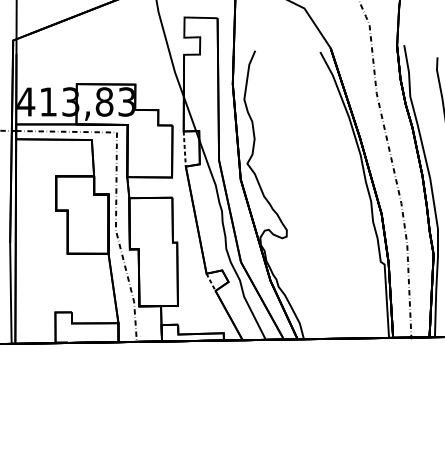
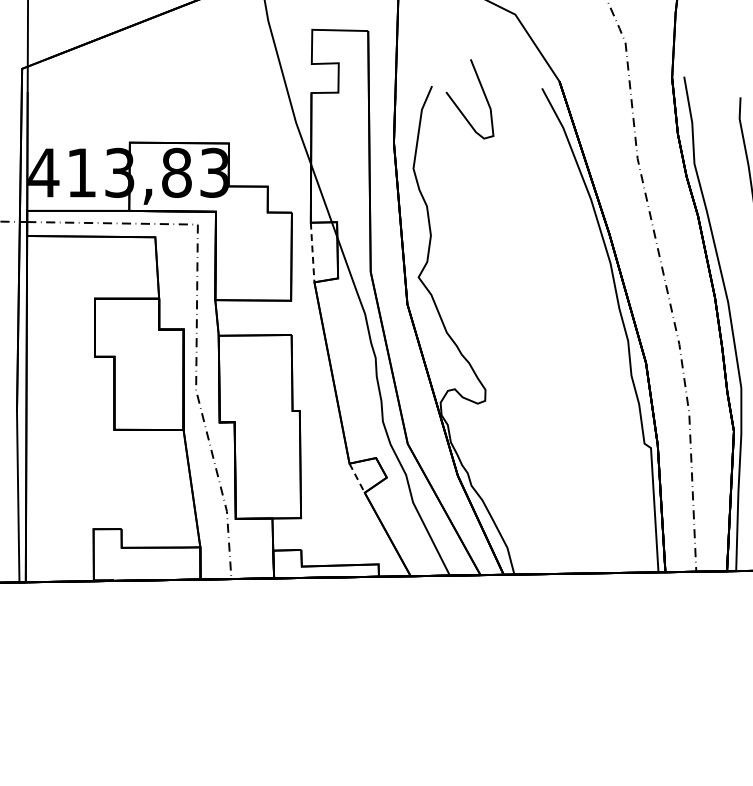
curve: (270, 61) -> (457, 104), added

